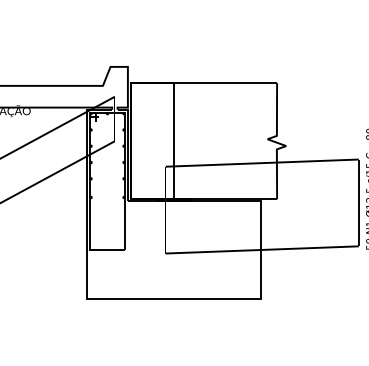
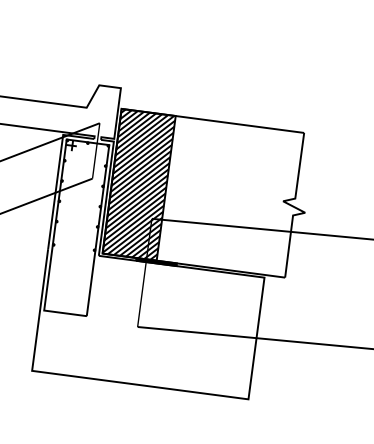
hatch: (152, 141) -> (139, 185), added

